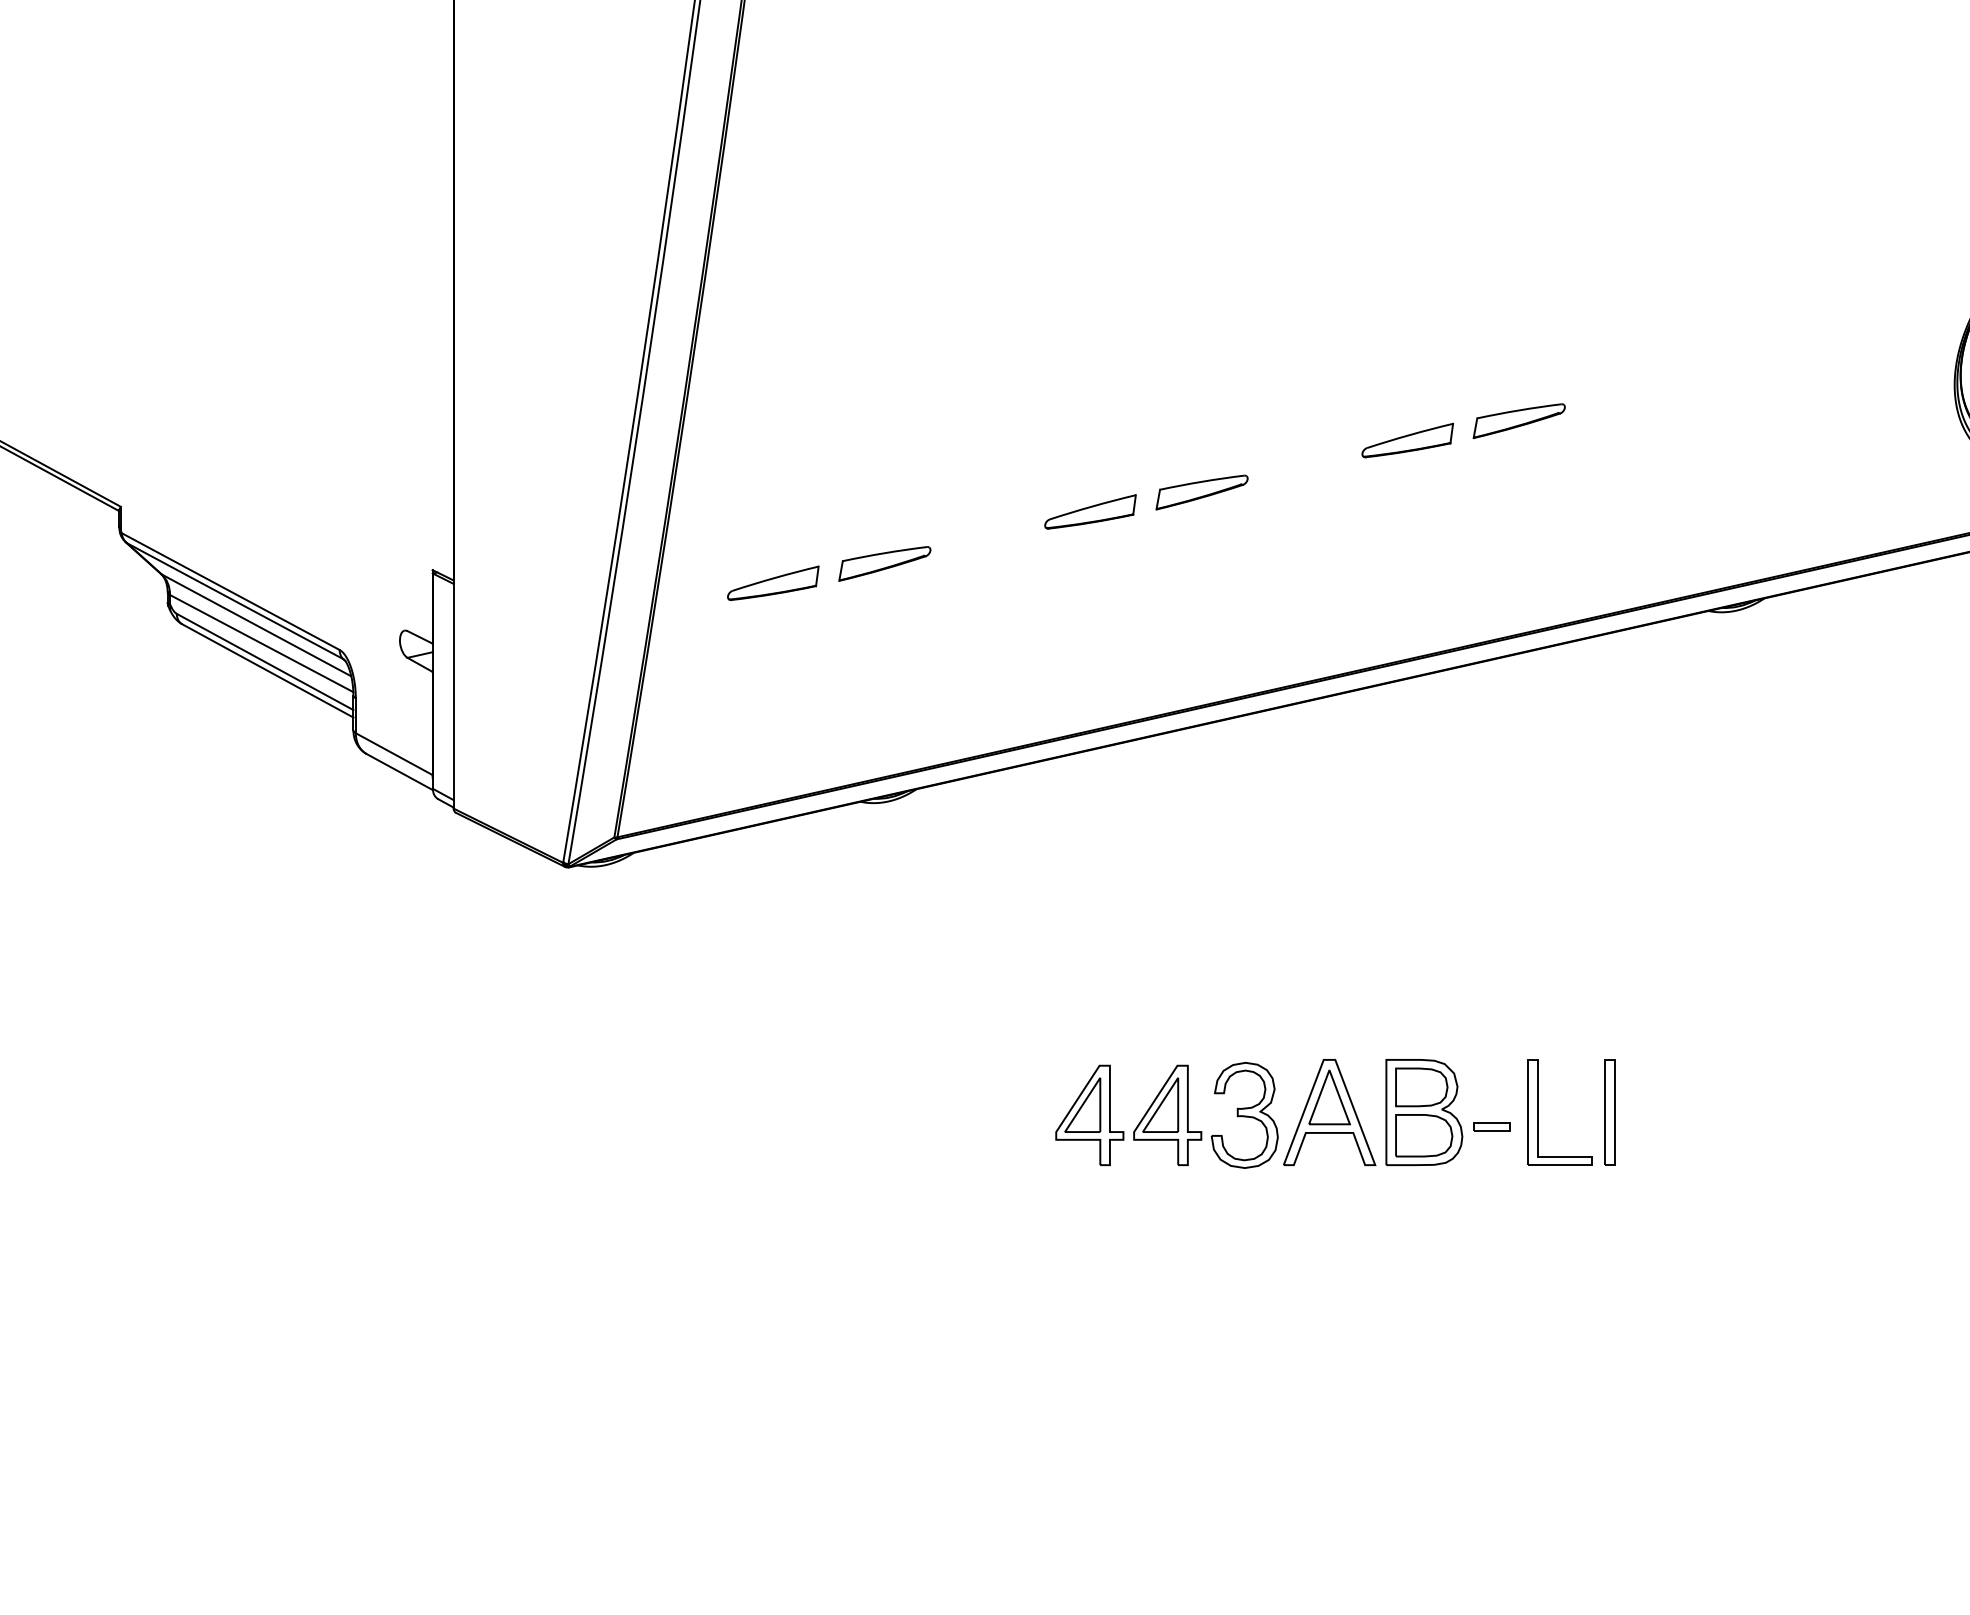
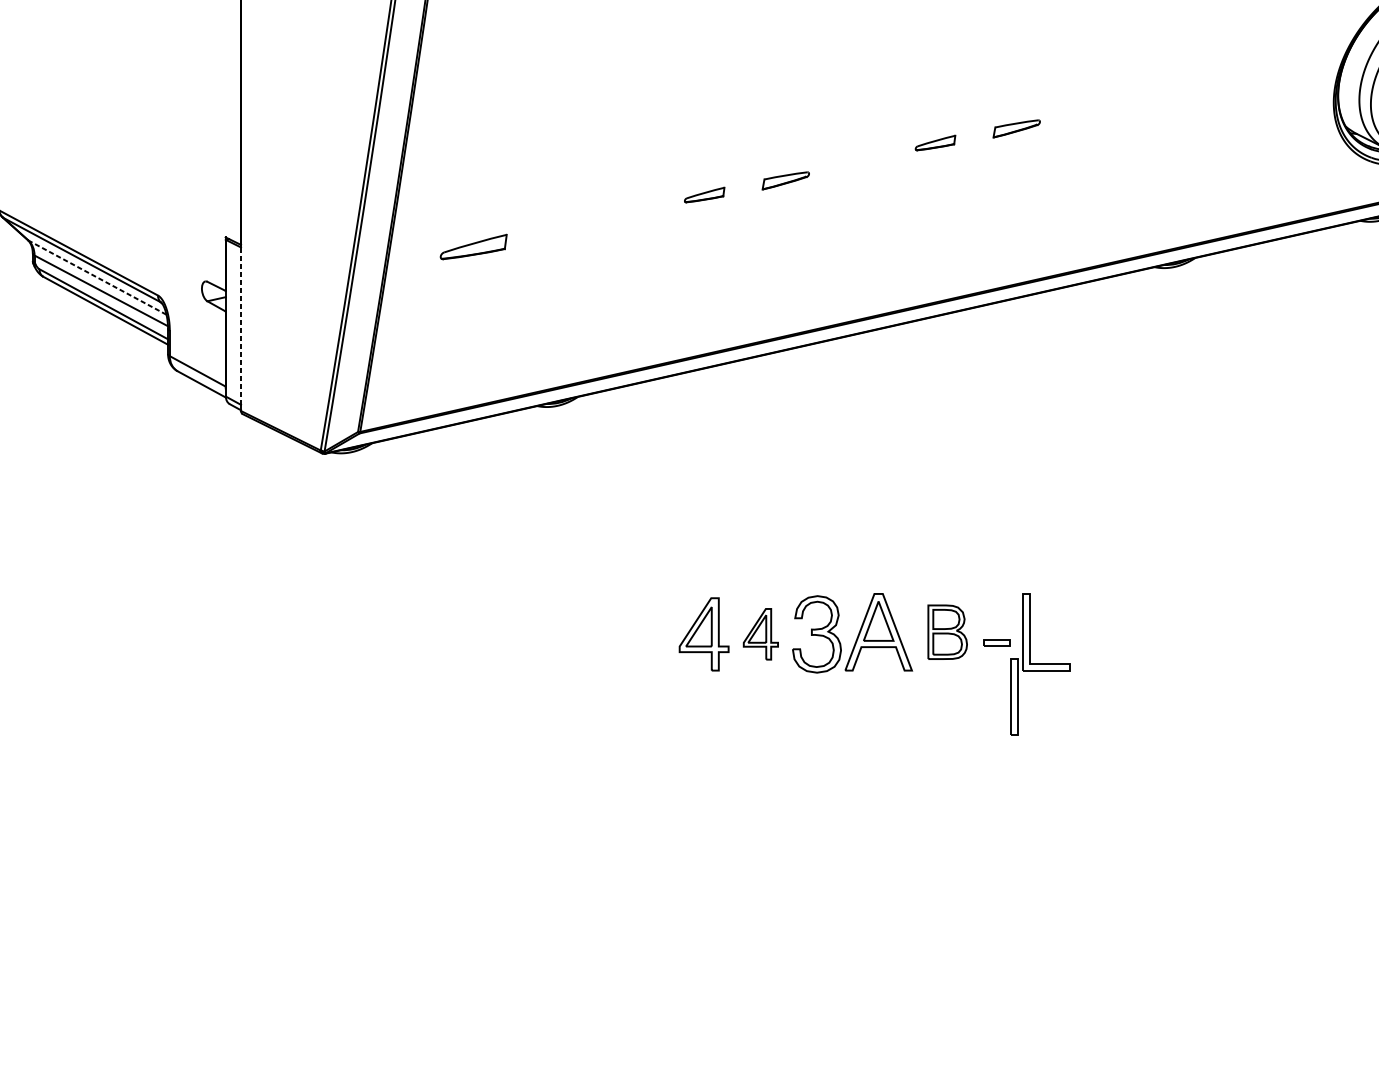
part: (1518, 420) -> (1016, 128), size x0.7
part: (1407, 440) -> (935, 143), size x0.6
part: (1201, 492) -> (785, 180), size x0.7
part: (1090, 511) -> (704, 194), size x0.6
part: (884, 563) -> (554, 232), removed
line: (256, 625) -> (97, 277), solid -> dashed
line: (453, 691) -> (240, 325), solid -> dashed
part: (1424, 1112) -> (947, 632), size x0.7
part: (1609, 1112) -> (1014, 697), moved
part: (1167, 1114) -> (760, 633), size x0.7

